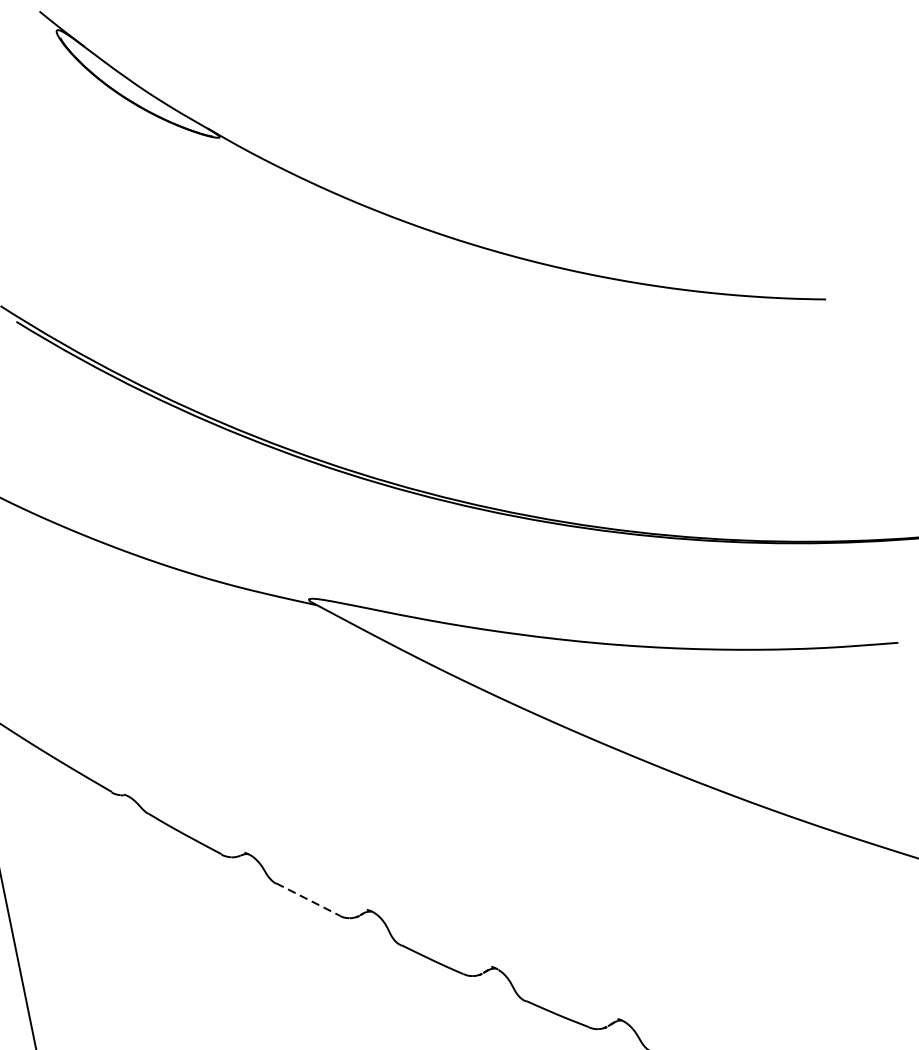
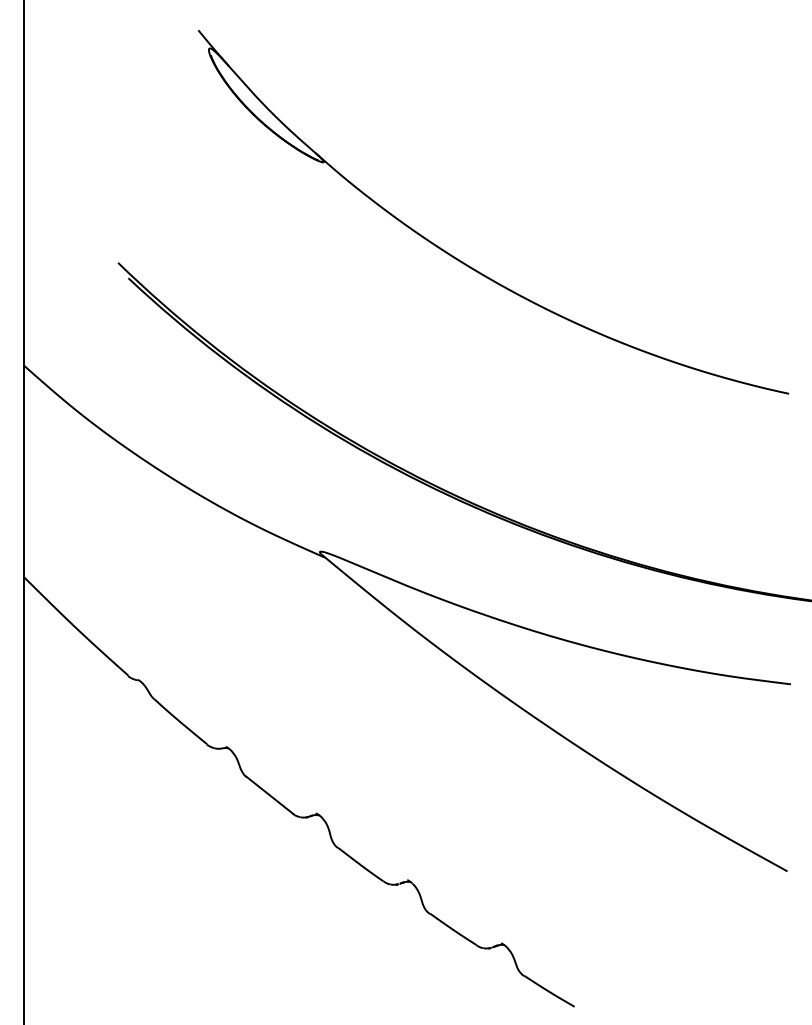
line: (307, 899) -> (269, 795), dashed -> solid

